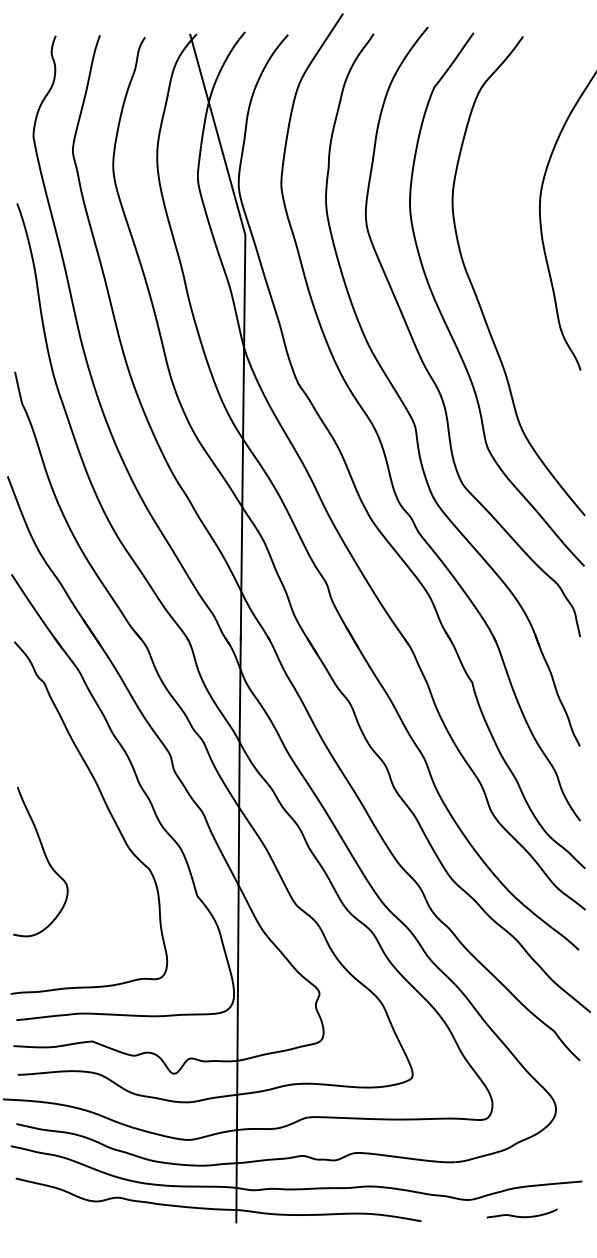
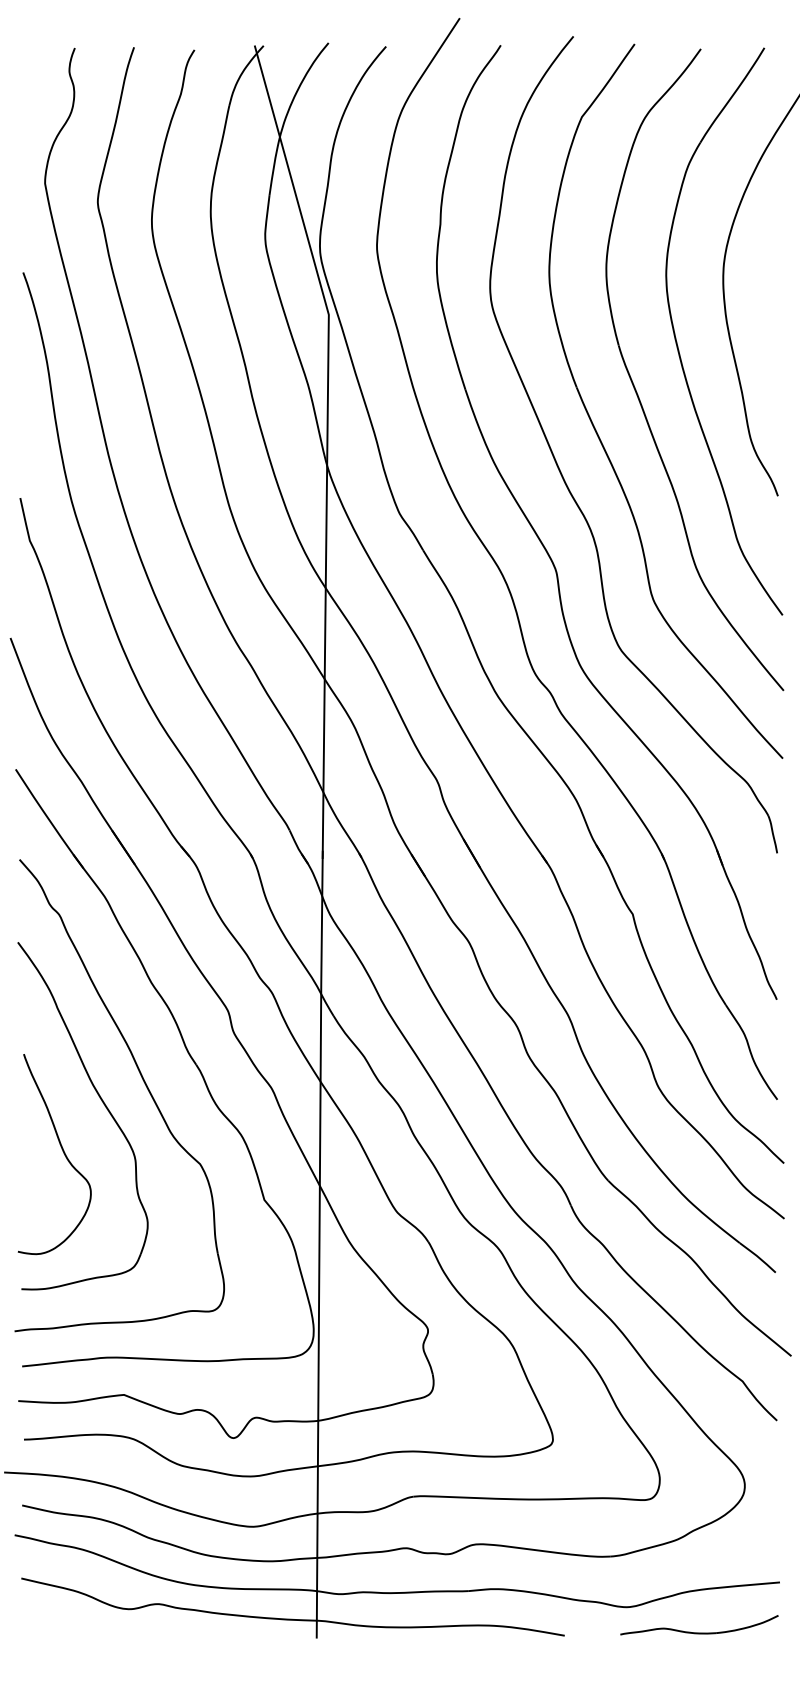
part: (506, 257) -> (678, 344), added
part: (76, 824) -> (102, 1104), added
part: (522, 1213) -> (700, 1625), size x1.67

